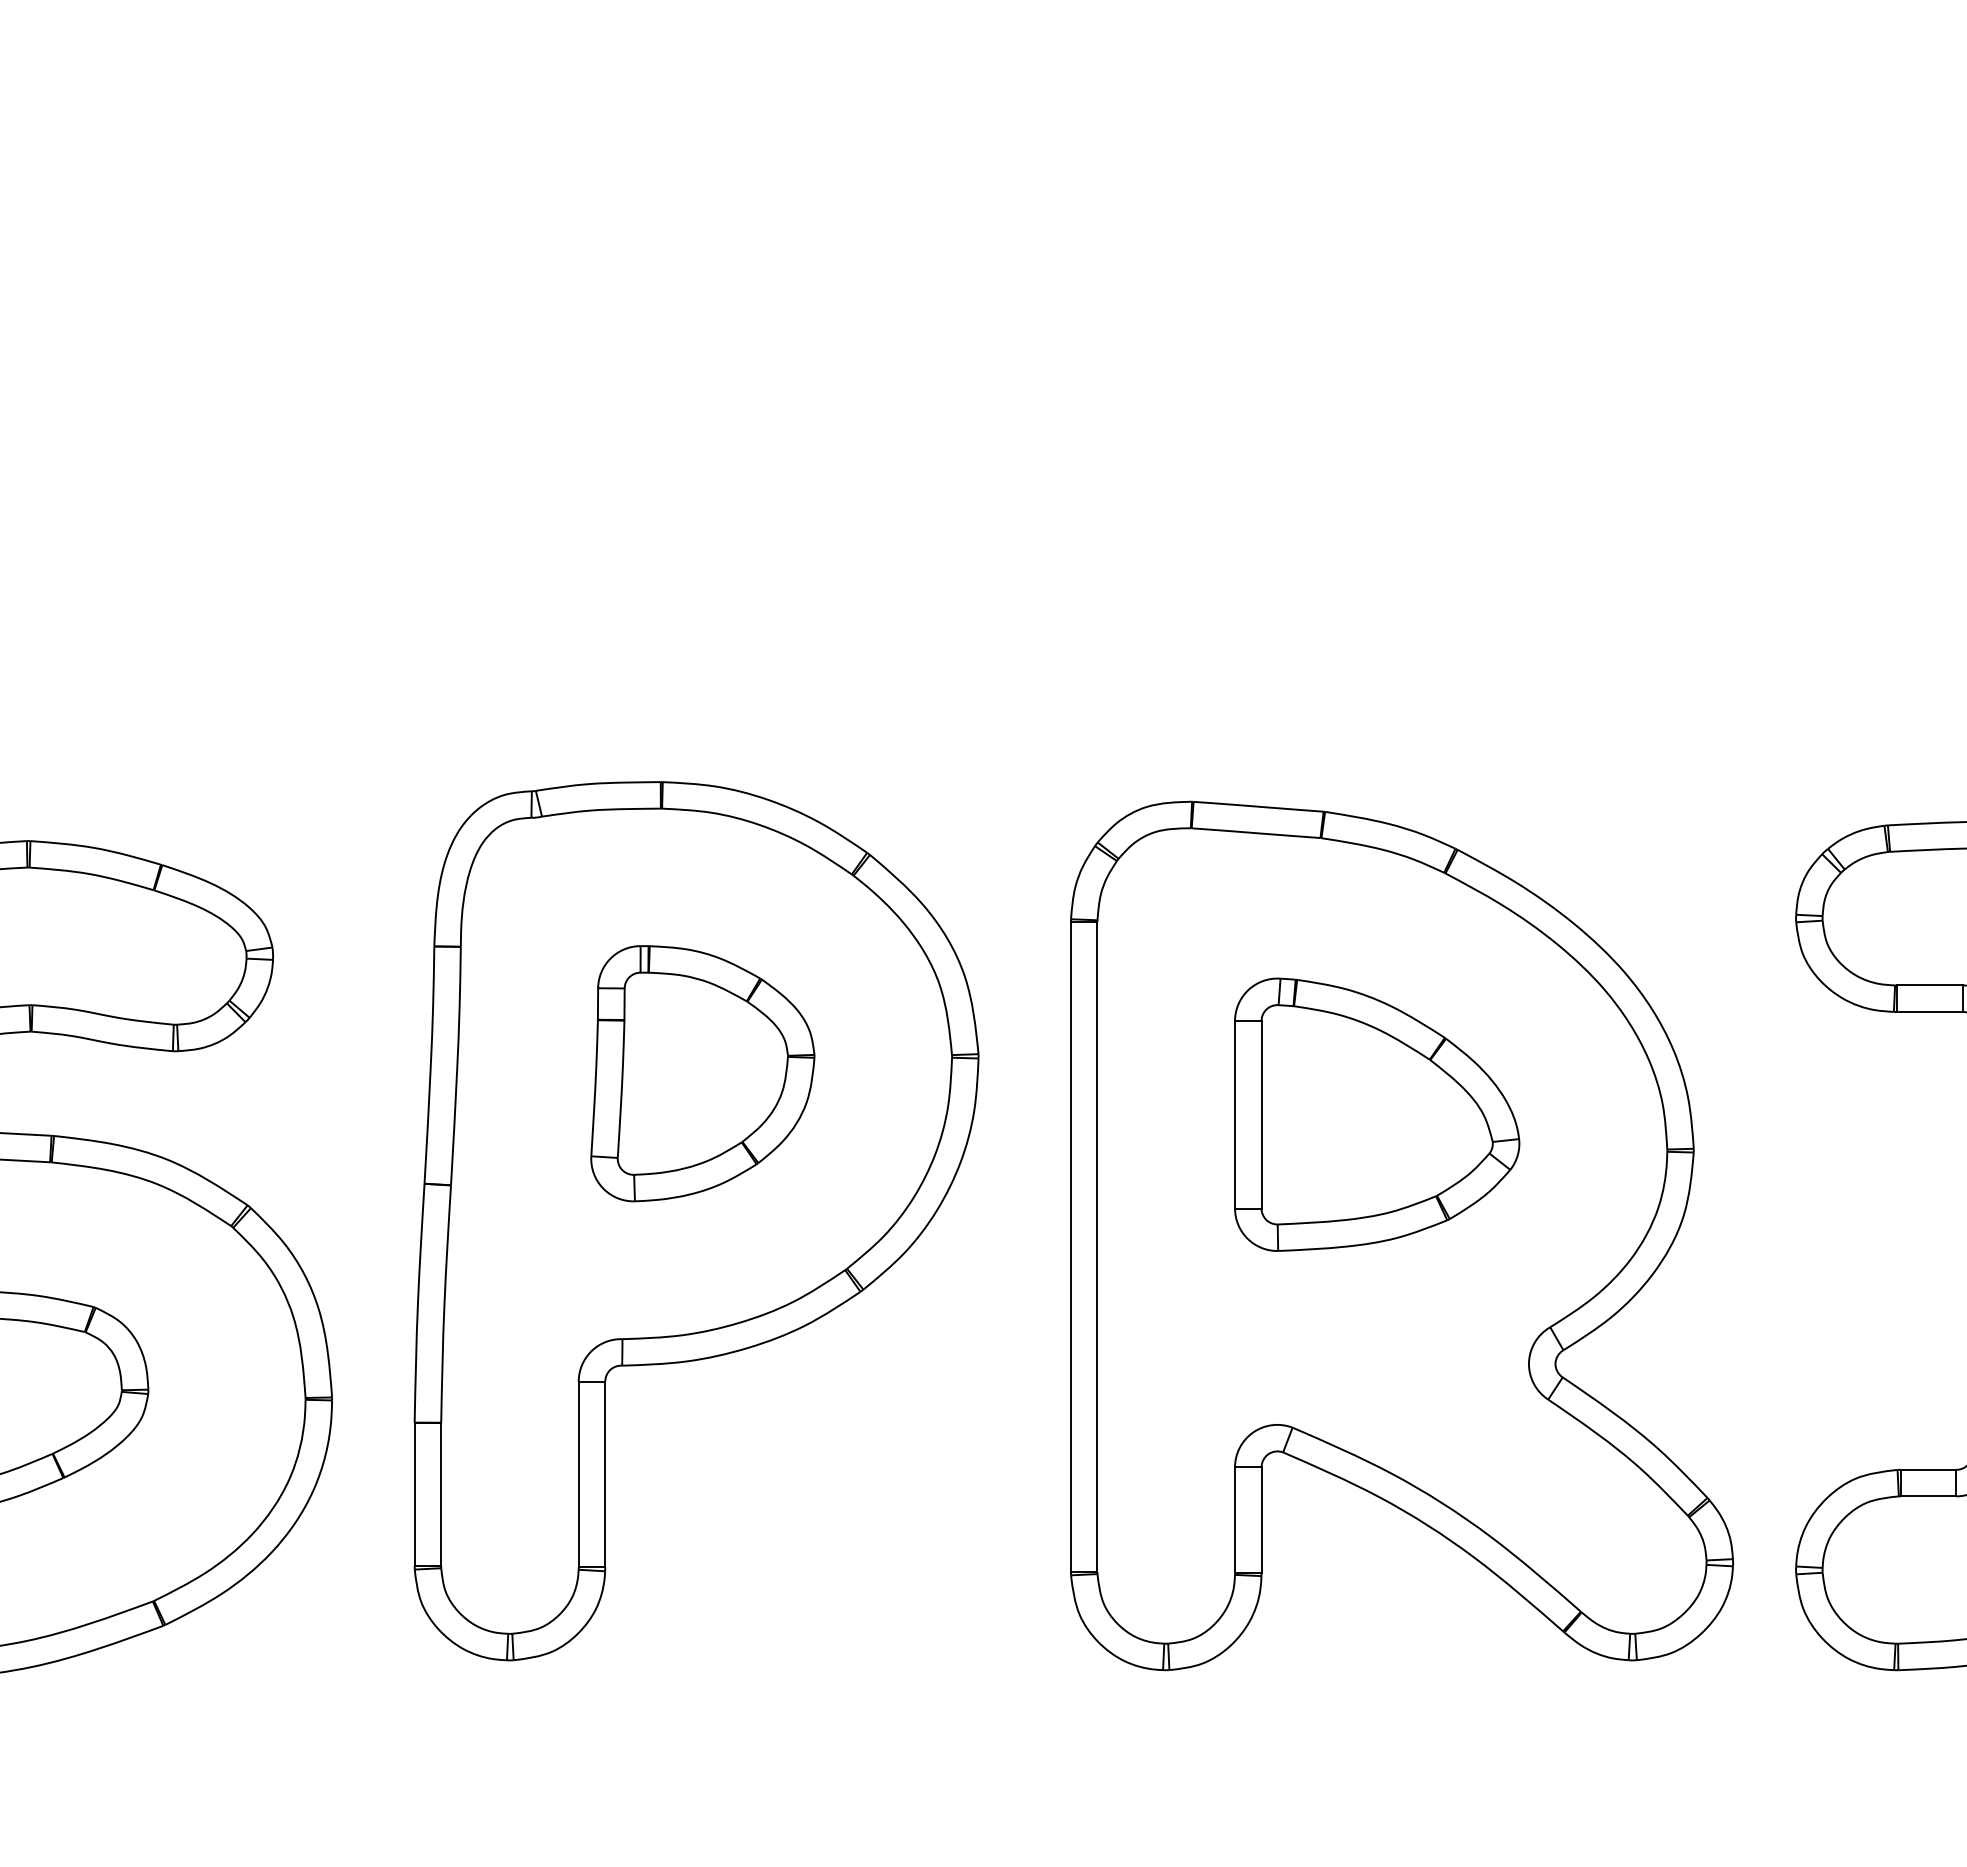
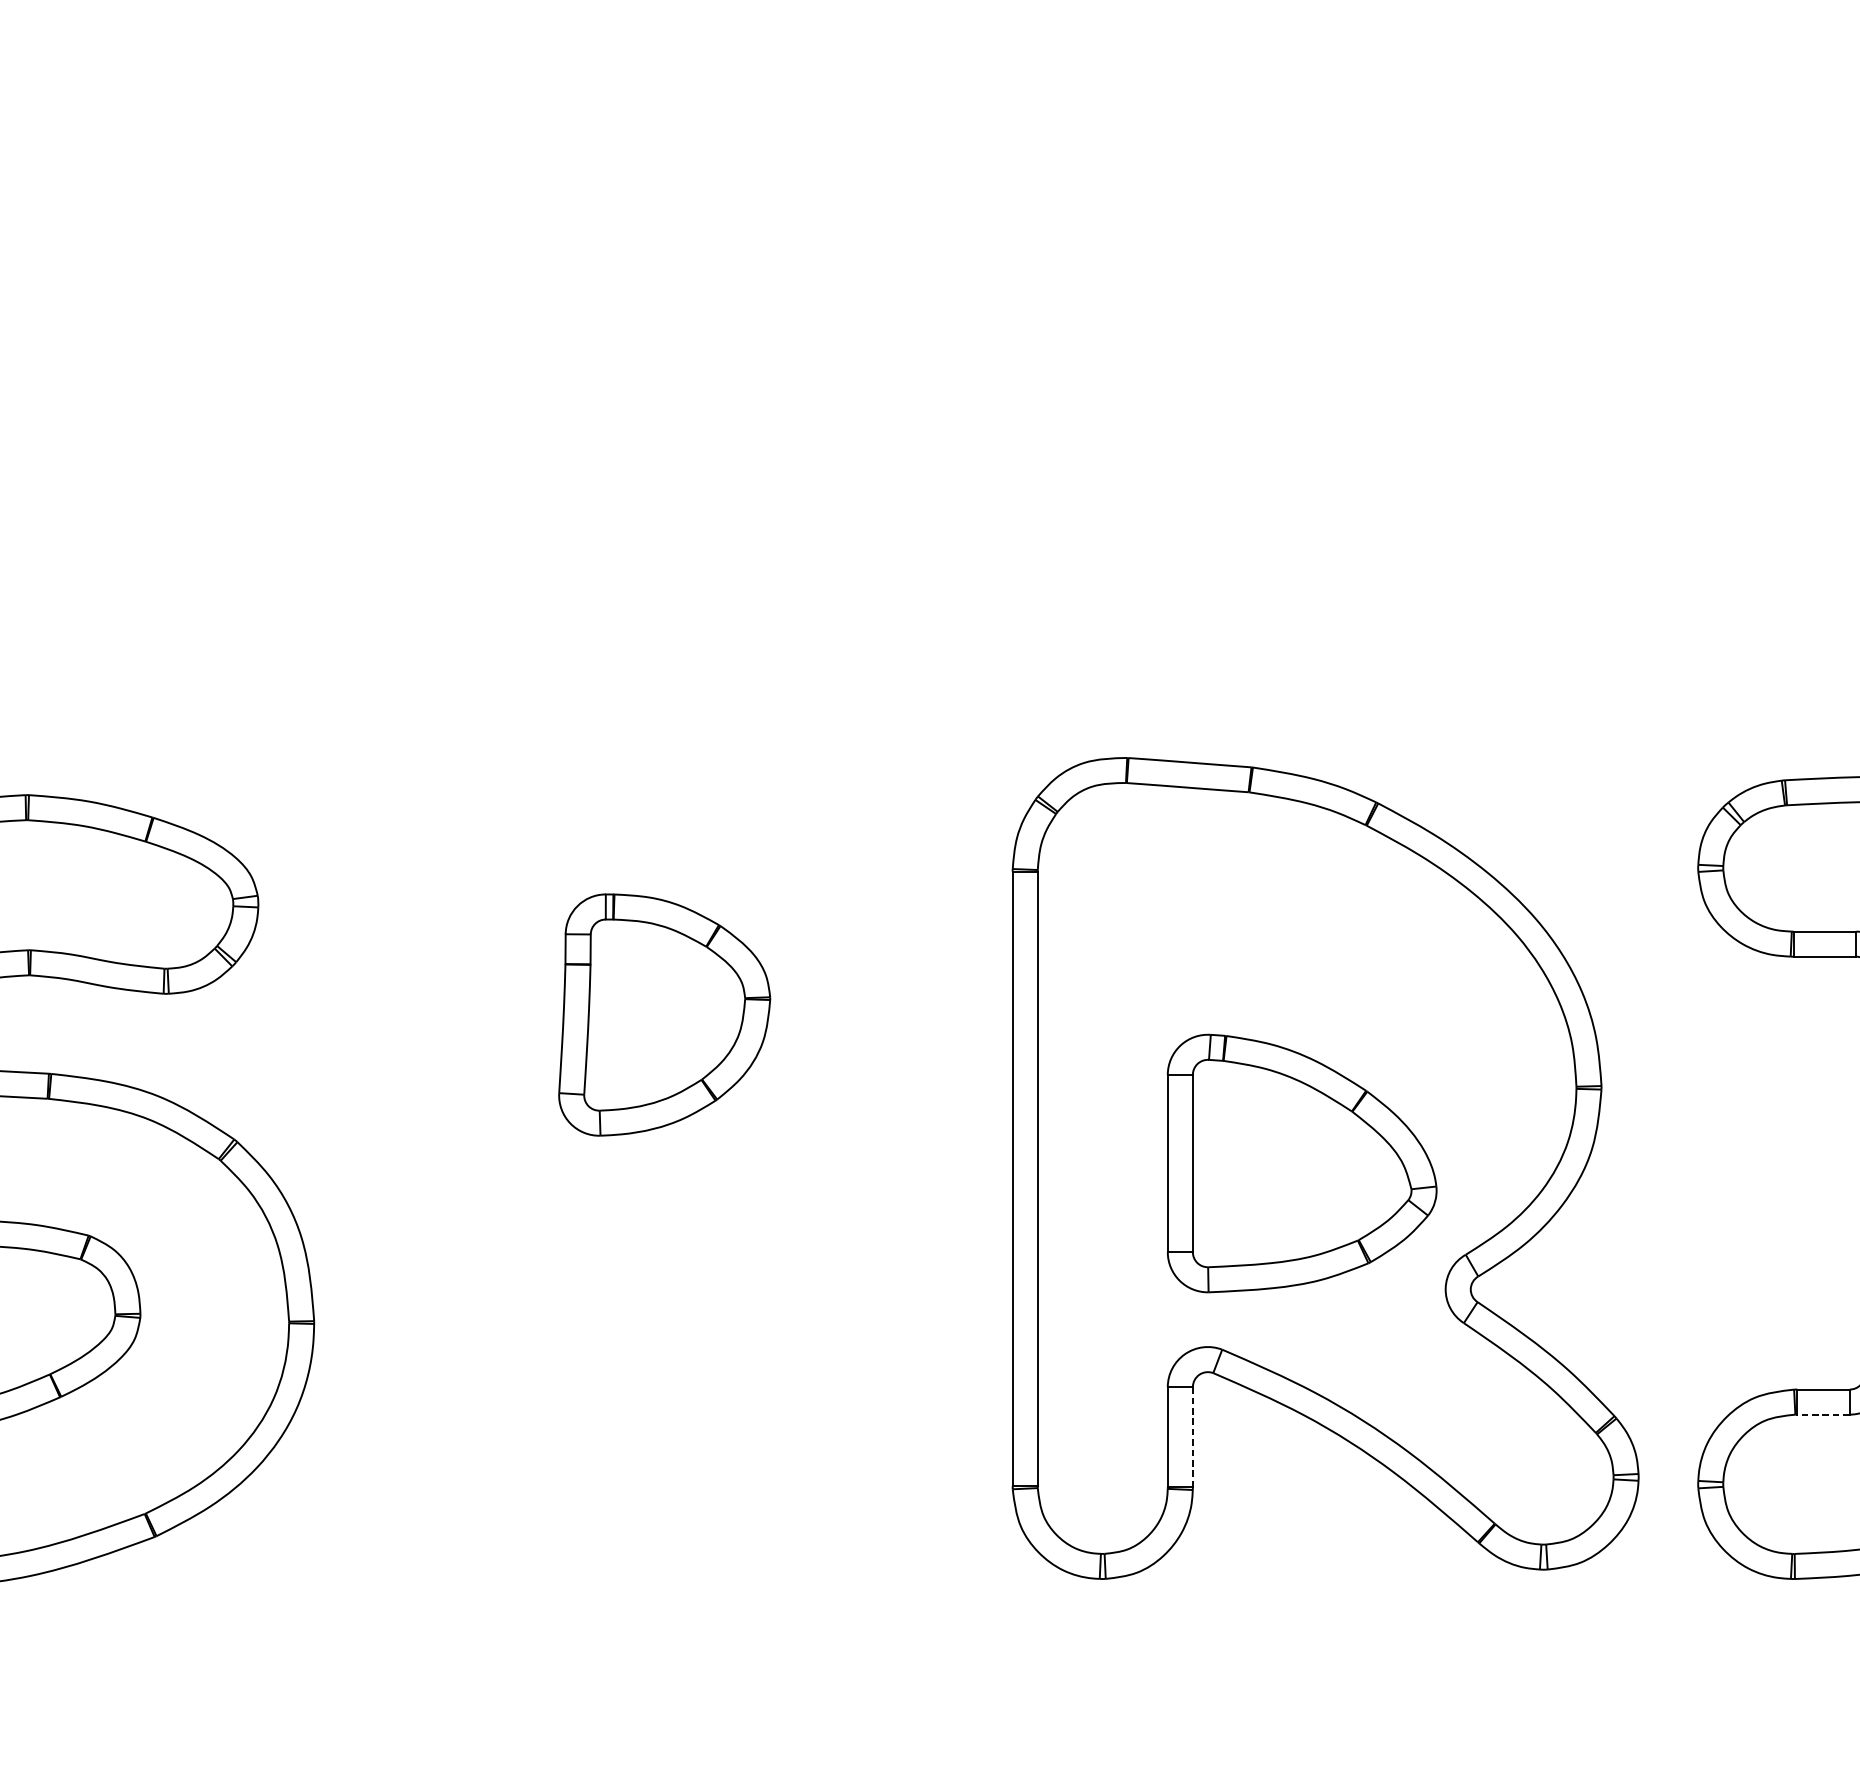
part: (1377, 1114) -> (1302, 1163), moved
part: (696, 1221) -> (658, 1154), removed
line: (1928, 1496) -> (1823, 1414), solid -> dashed
line: (1261, 1520) -> (1192, 1437), solid -> dashed

